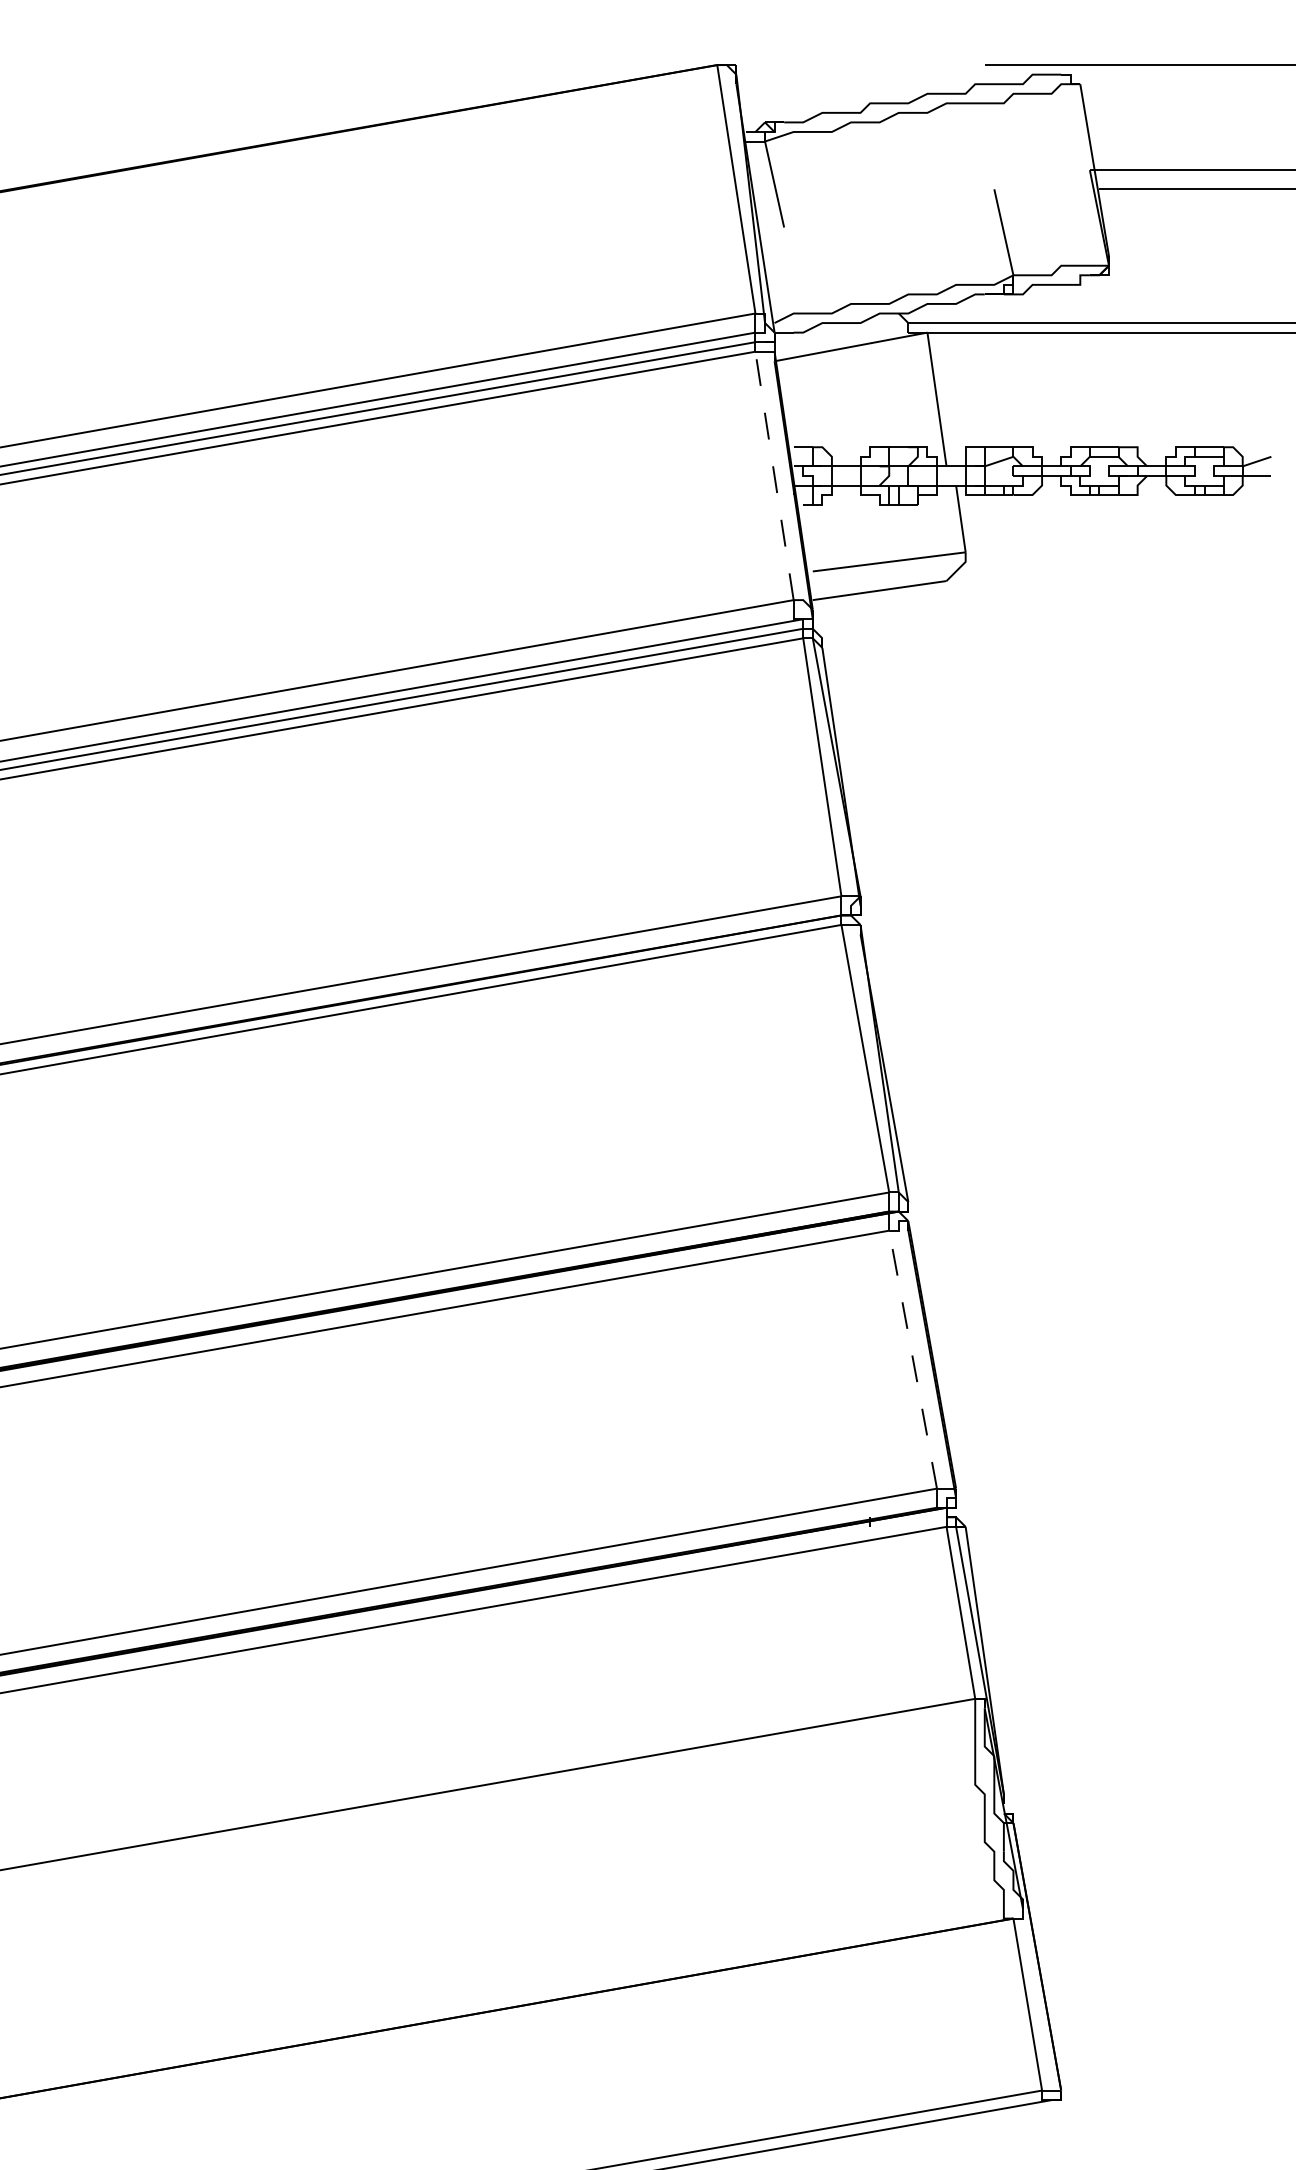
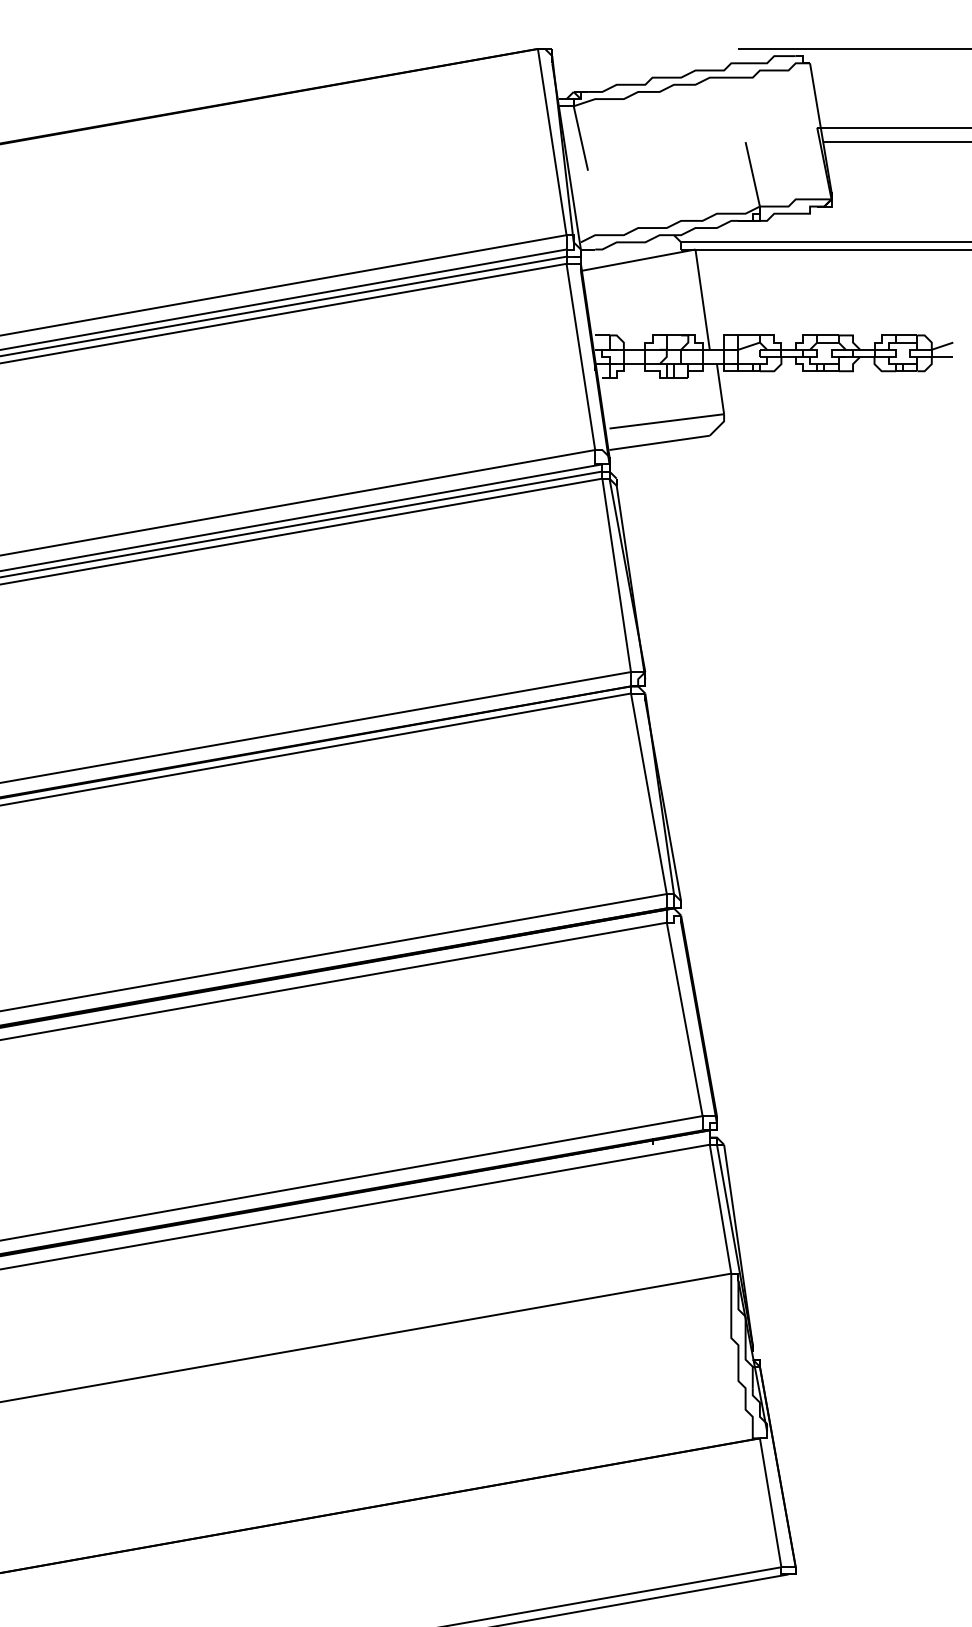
line: (774, 475) -> (580, 356), dashed -> solid
line: (913, 1359) -> (685, 1019), dashed -> solid

